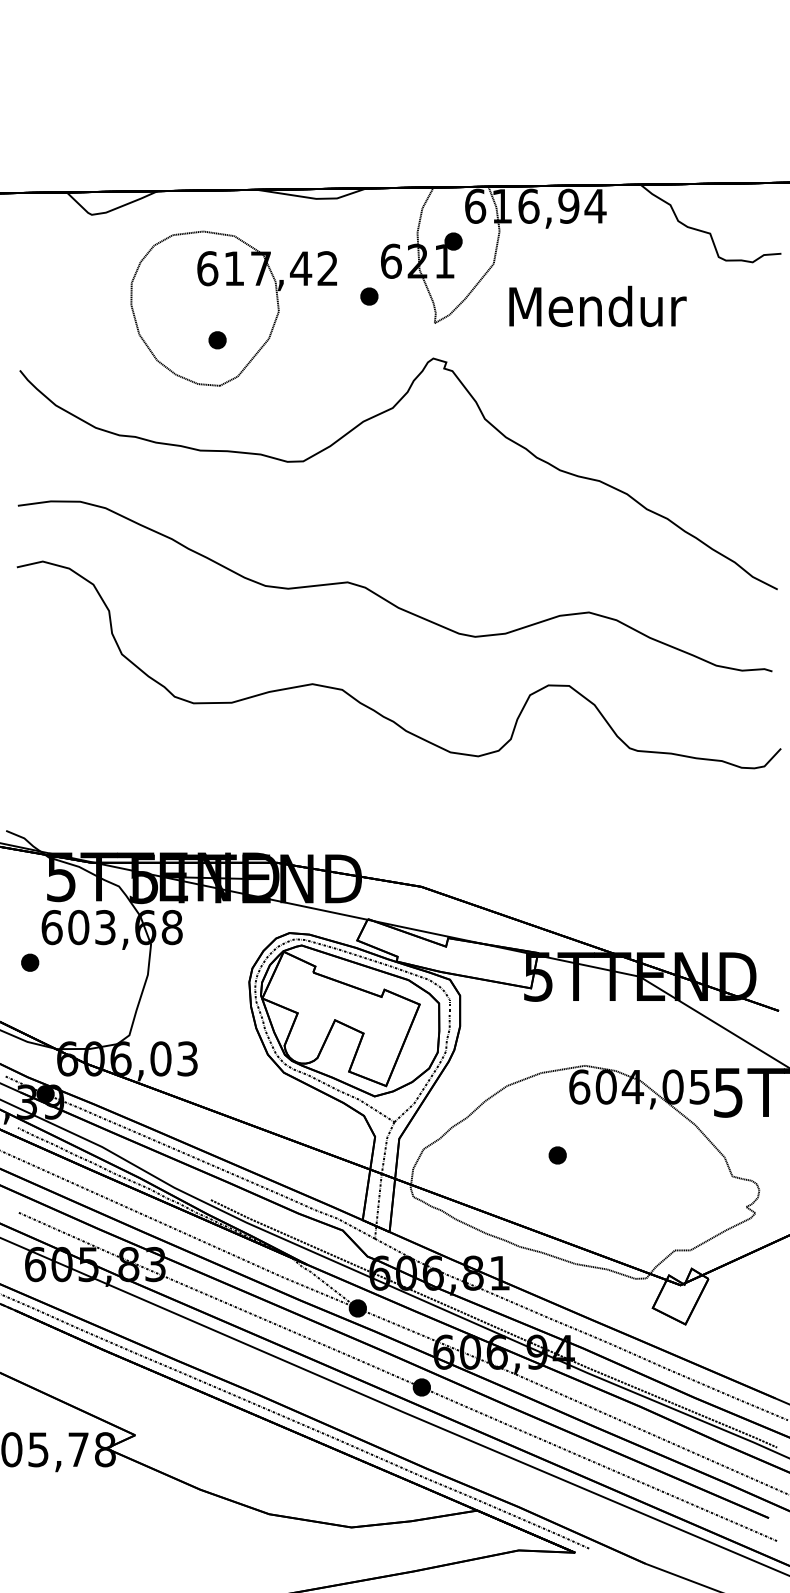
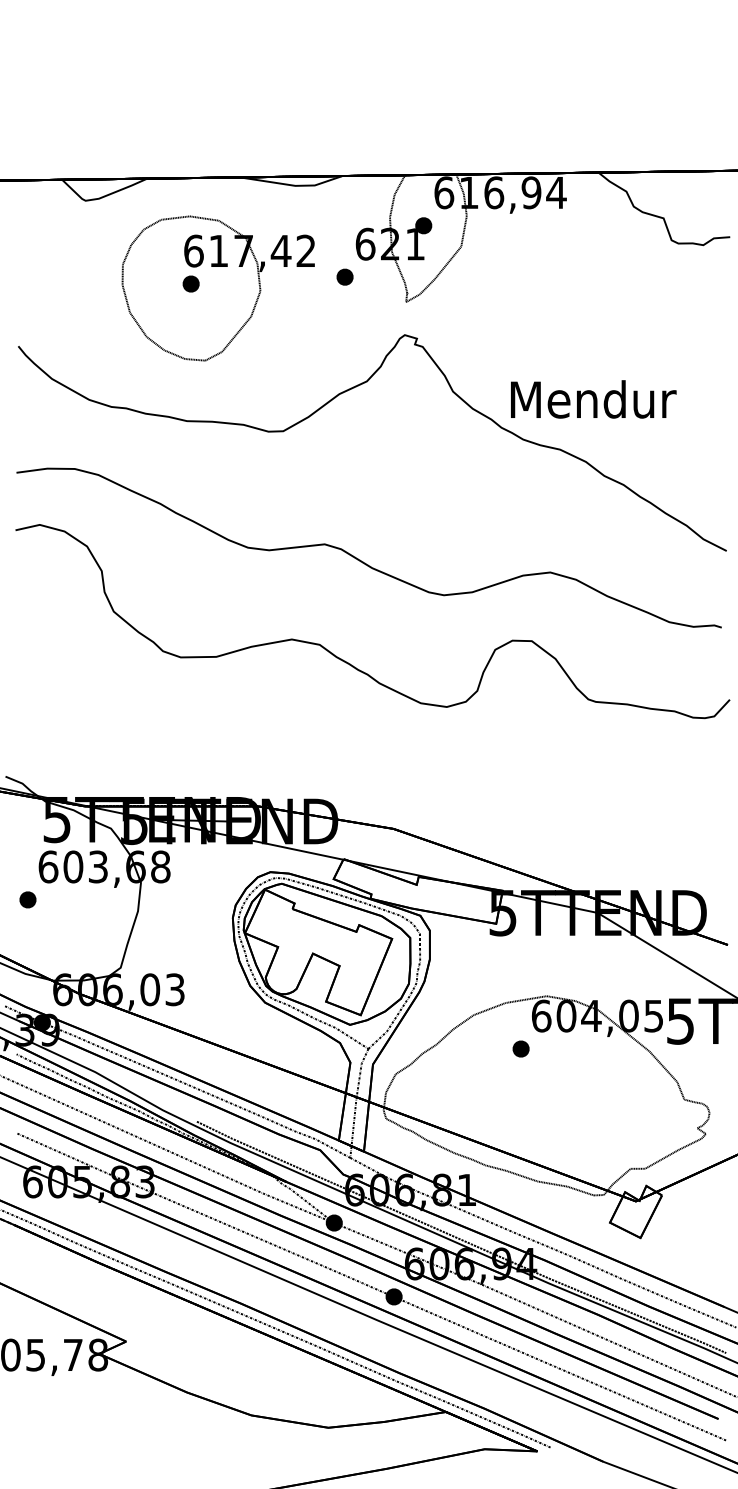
text: (597, 306) -> (593, 399), moved
part: (216, 339) -> (190, 283), moved
part: (557, 1154) -> (520, 1048), moved

